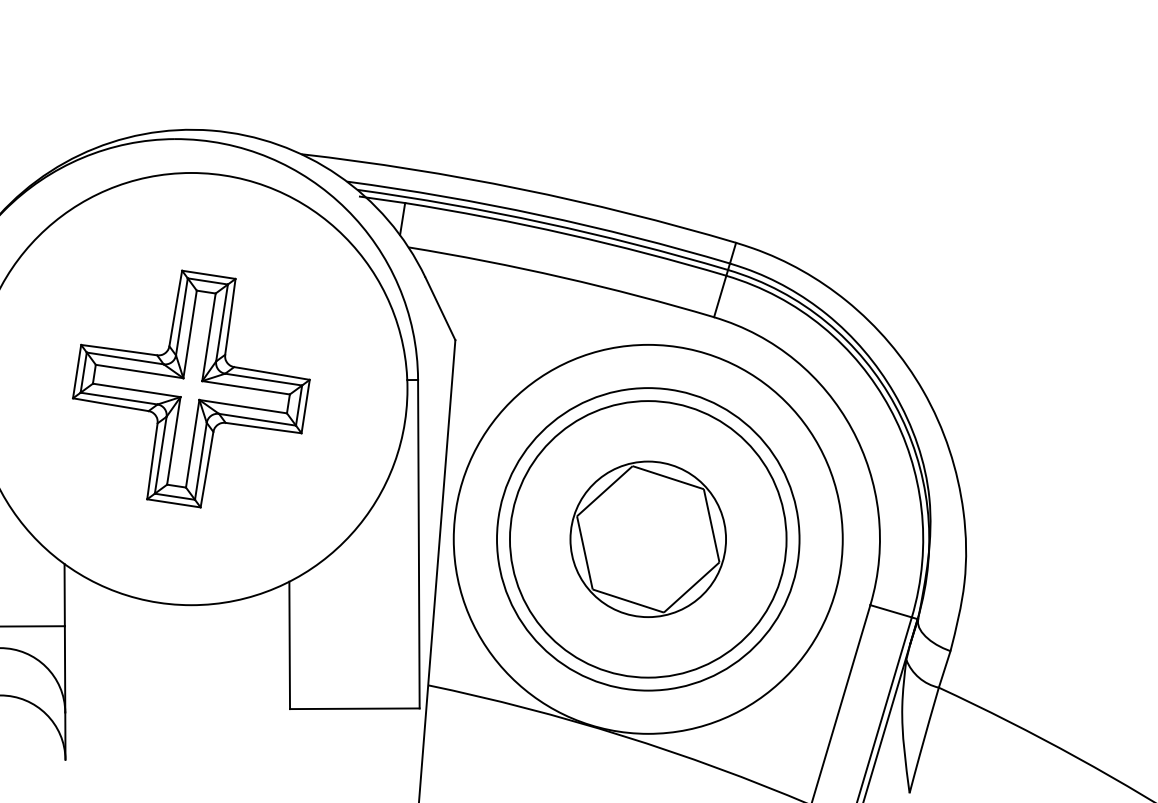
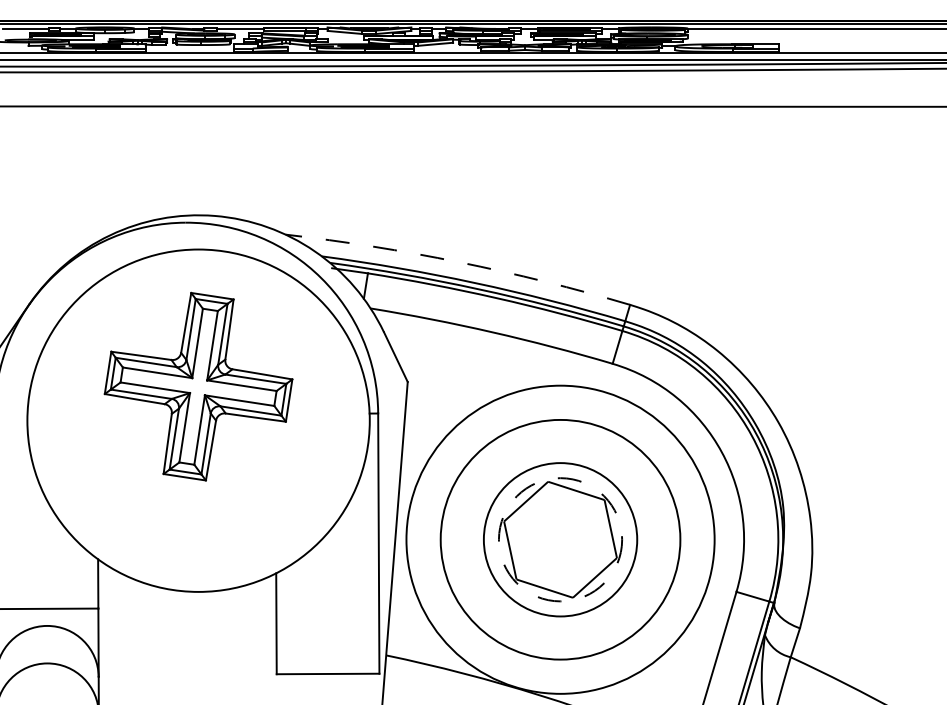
arc: (520, 189) -> (459, 262), solid -> dashed
part: (191, 388) -> (198, 386), moved
circle: (648, 539) -> (560, 539), size x0.7
circle: (648, 539) -> (560, 539), solid -> dashed

